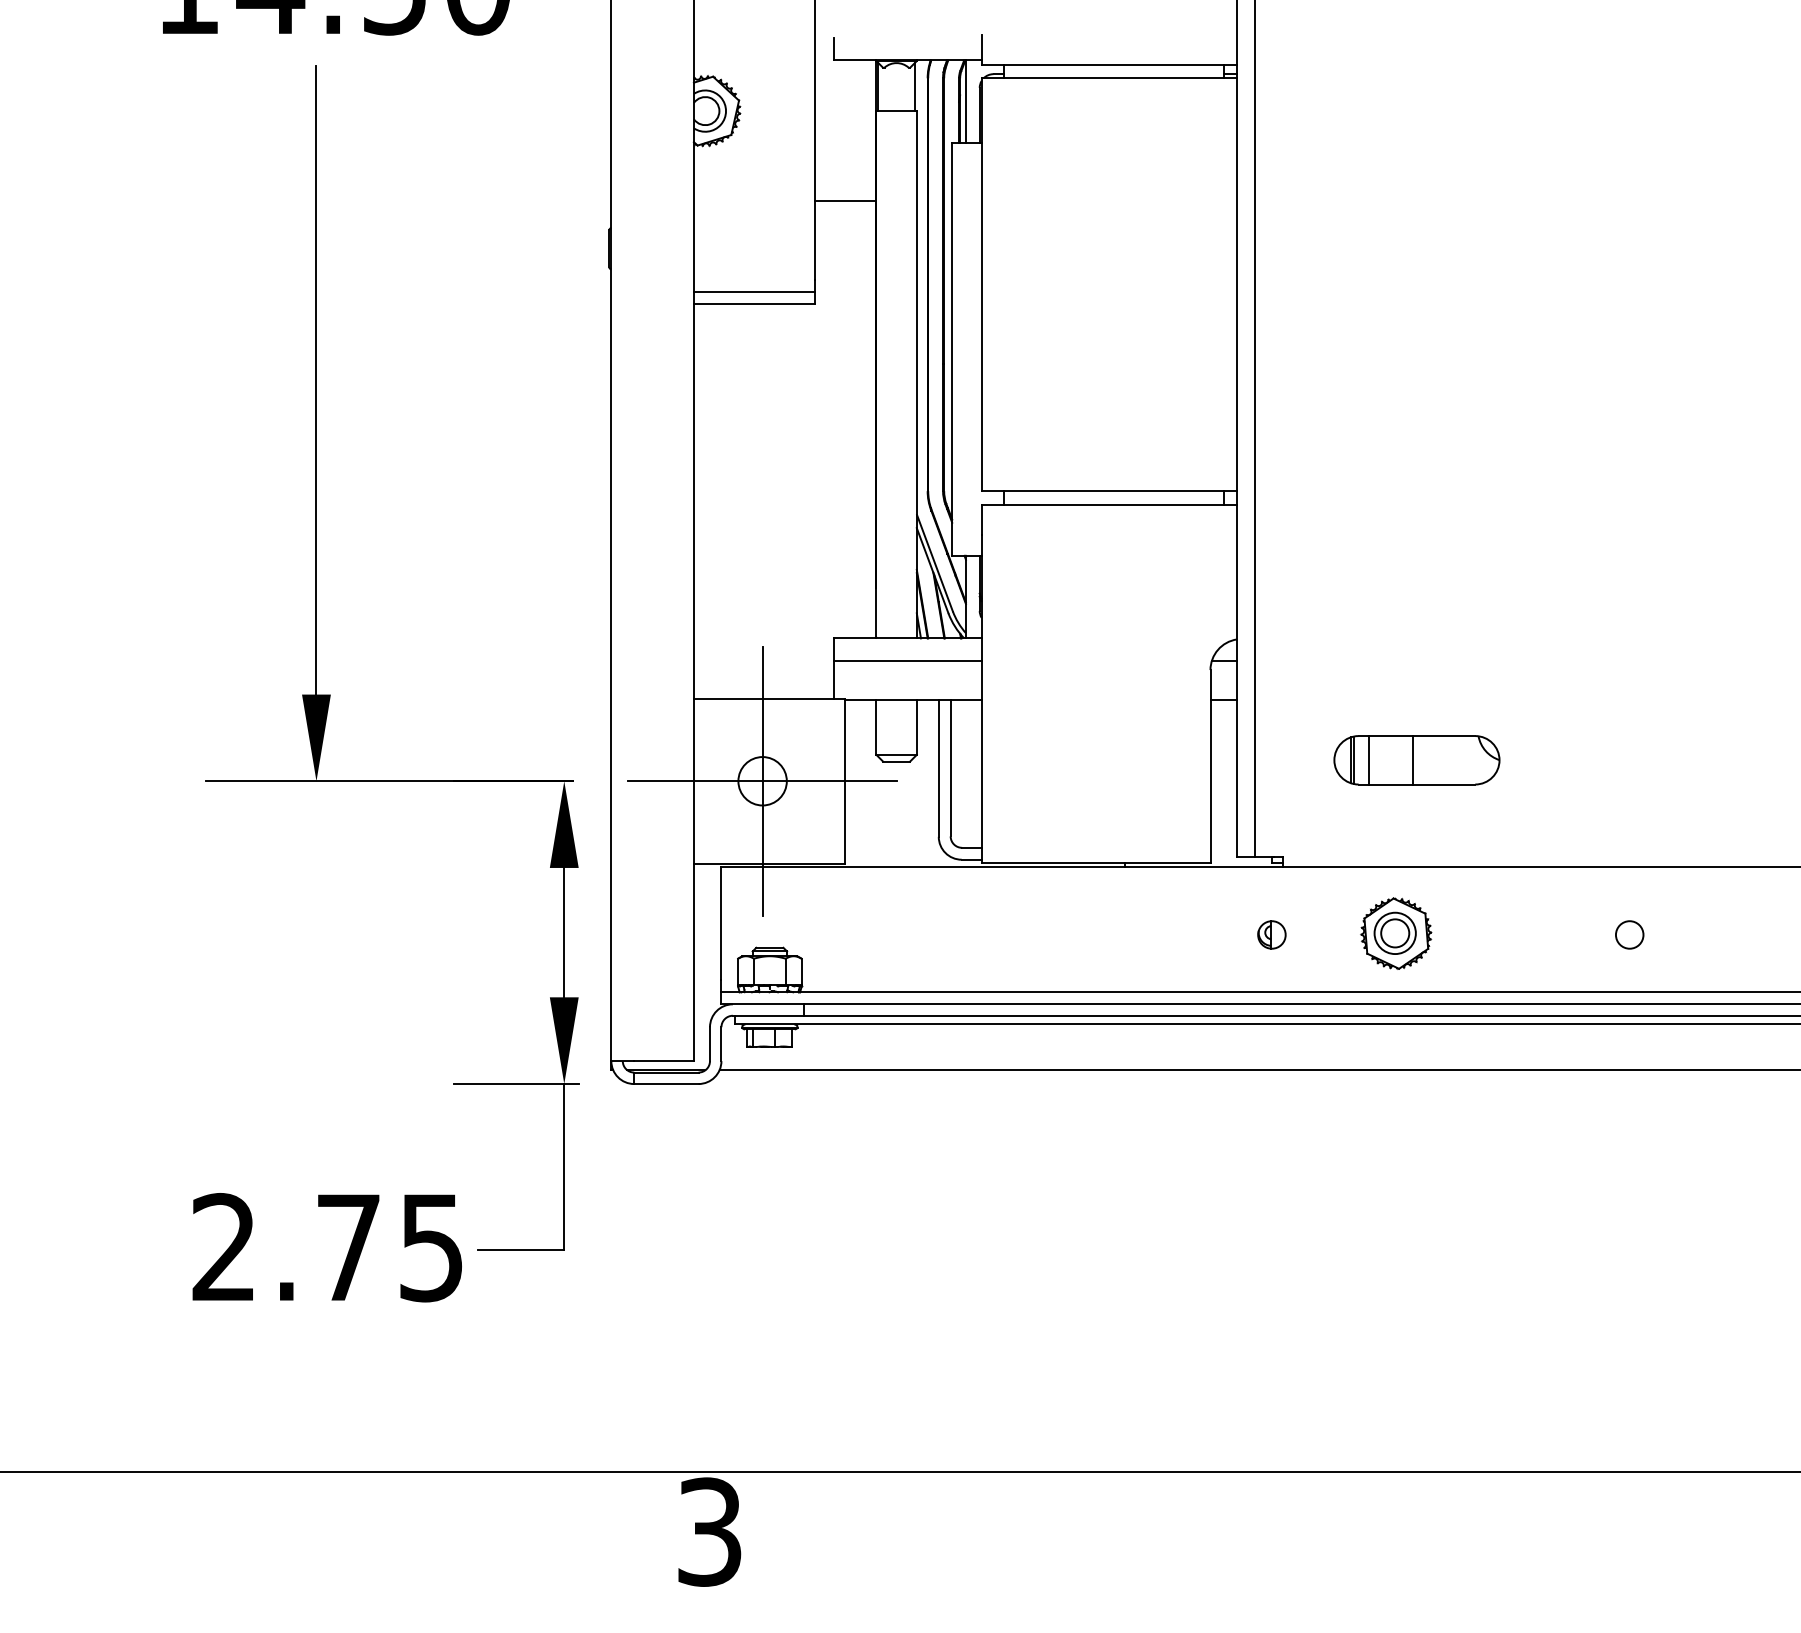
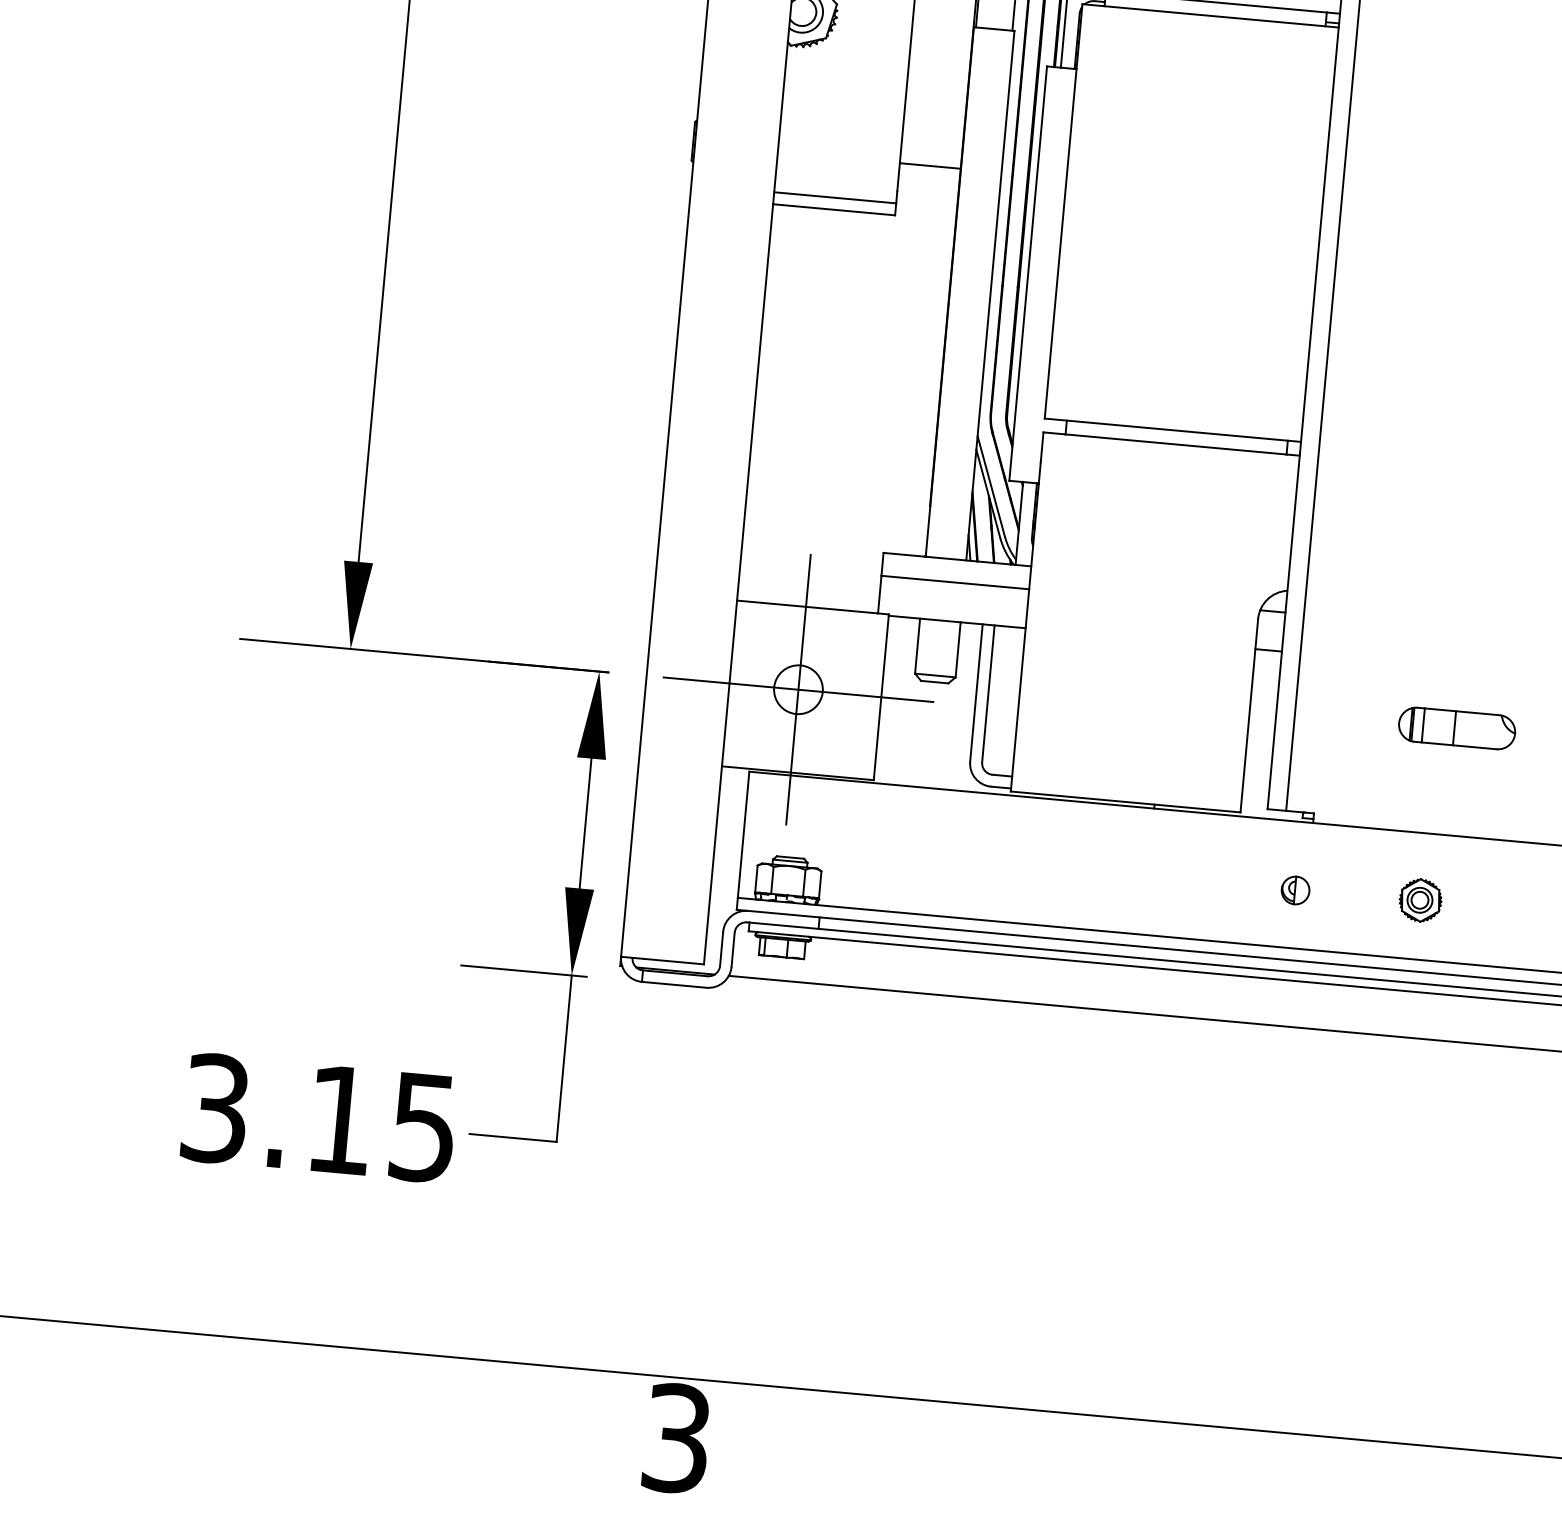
line: (845, 200) -> (930, 165), moved
part: (1416, 760) -> (1456, 728), size x0.7
part: (1396, 933) -> (1420, 900), size x0.6
text: (285, 1247) -> (277, 1114), 2.75 -> 3.15

